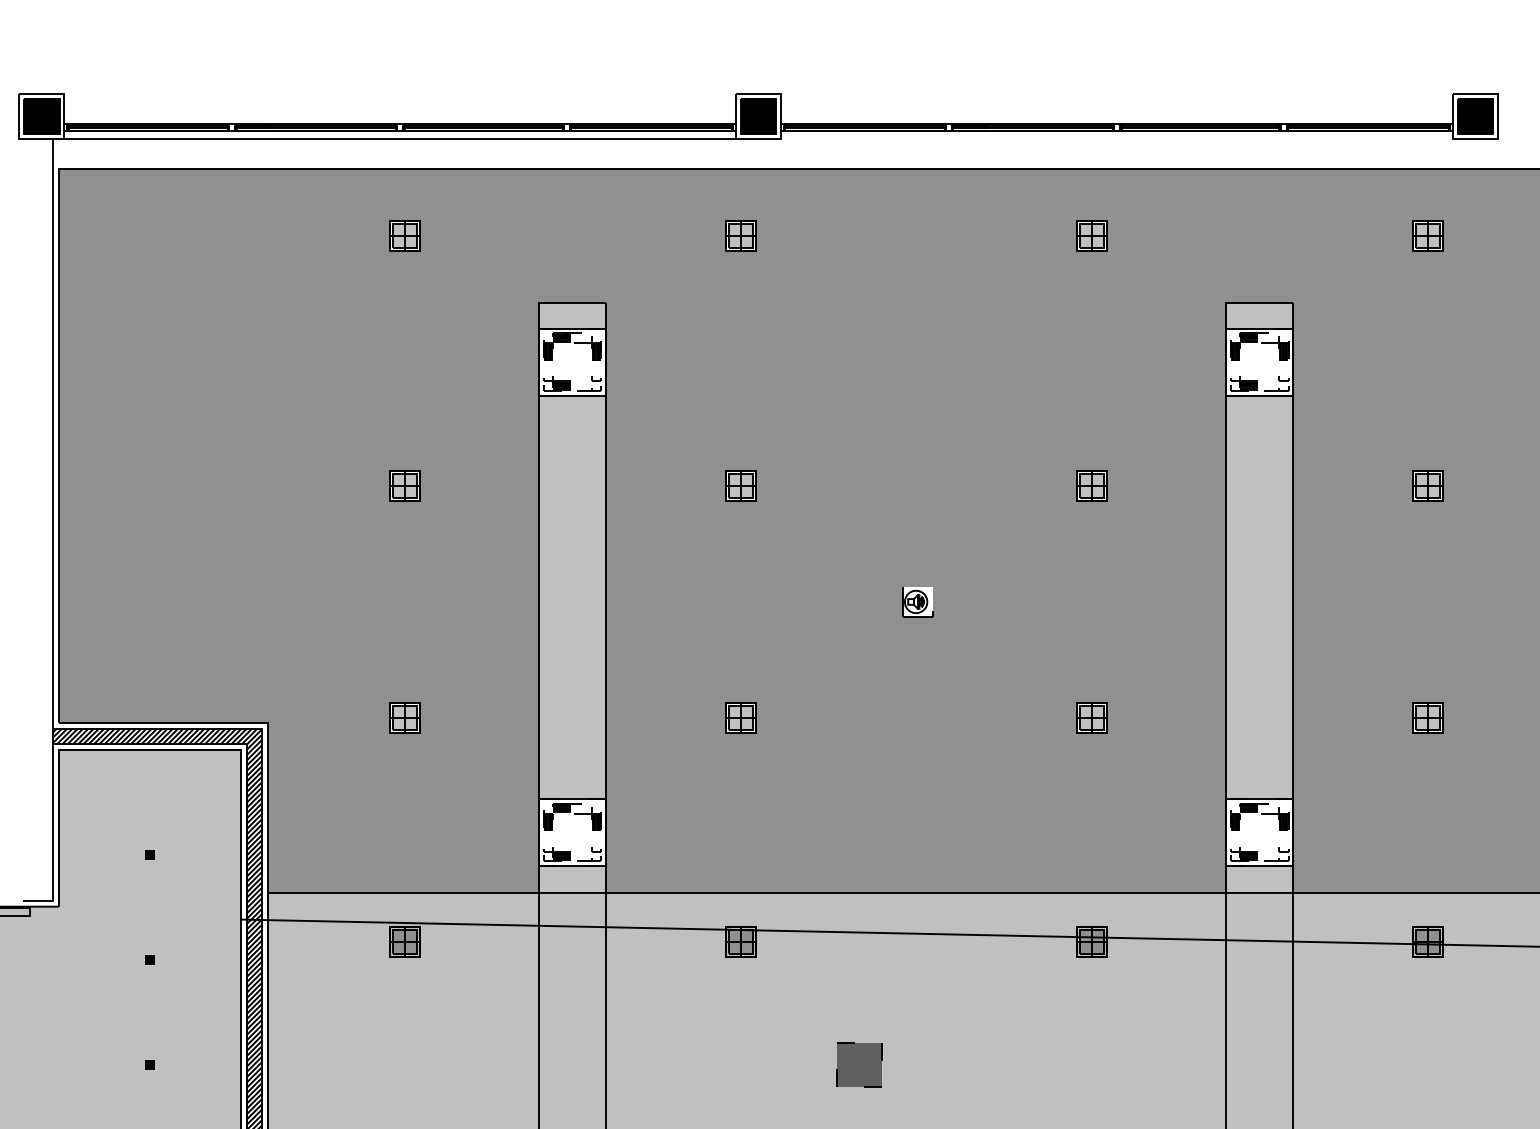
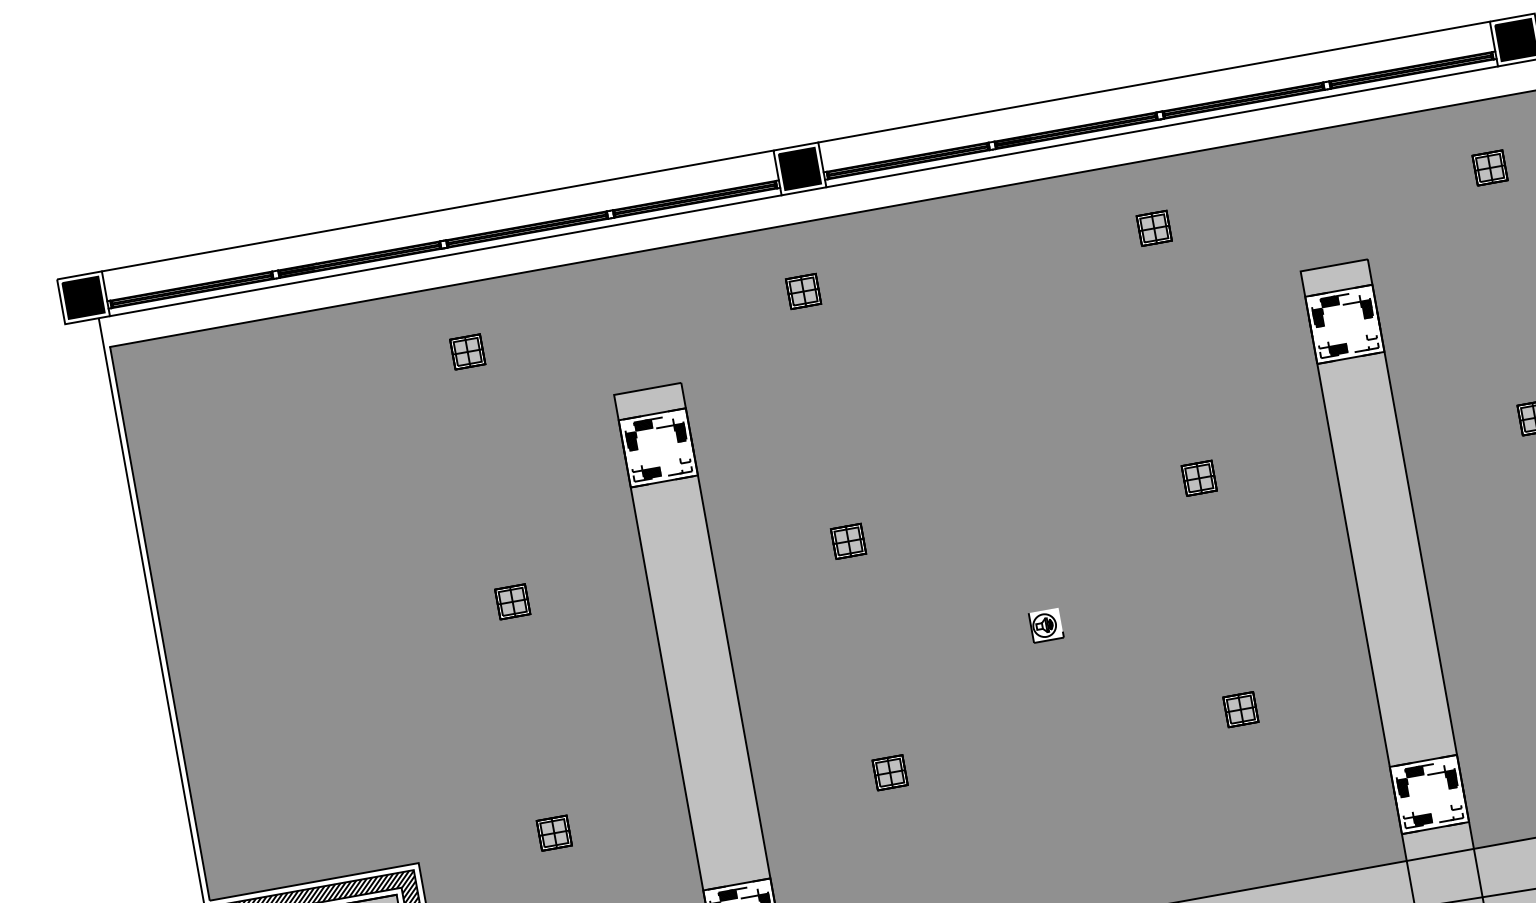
line: (400, 94) -> (438, 211), added
line: (1116, 94) -> (1153, 82), added
line: (1116, 138) -> (1161, 126), added

